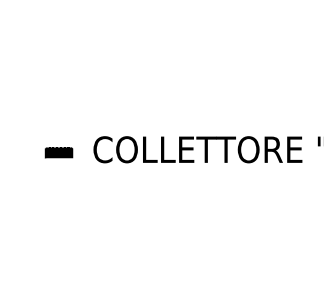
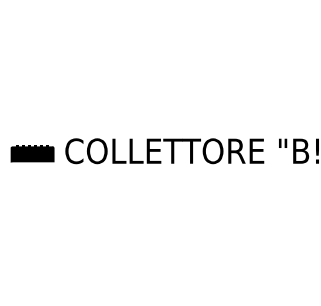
part: (58, 152) -> (32, 153), size x1.67

